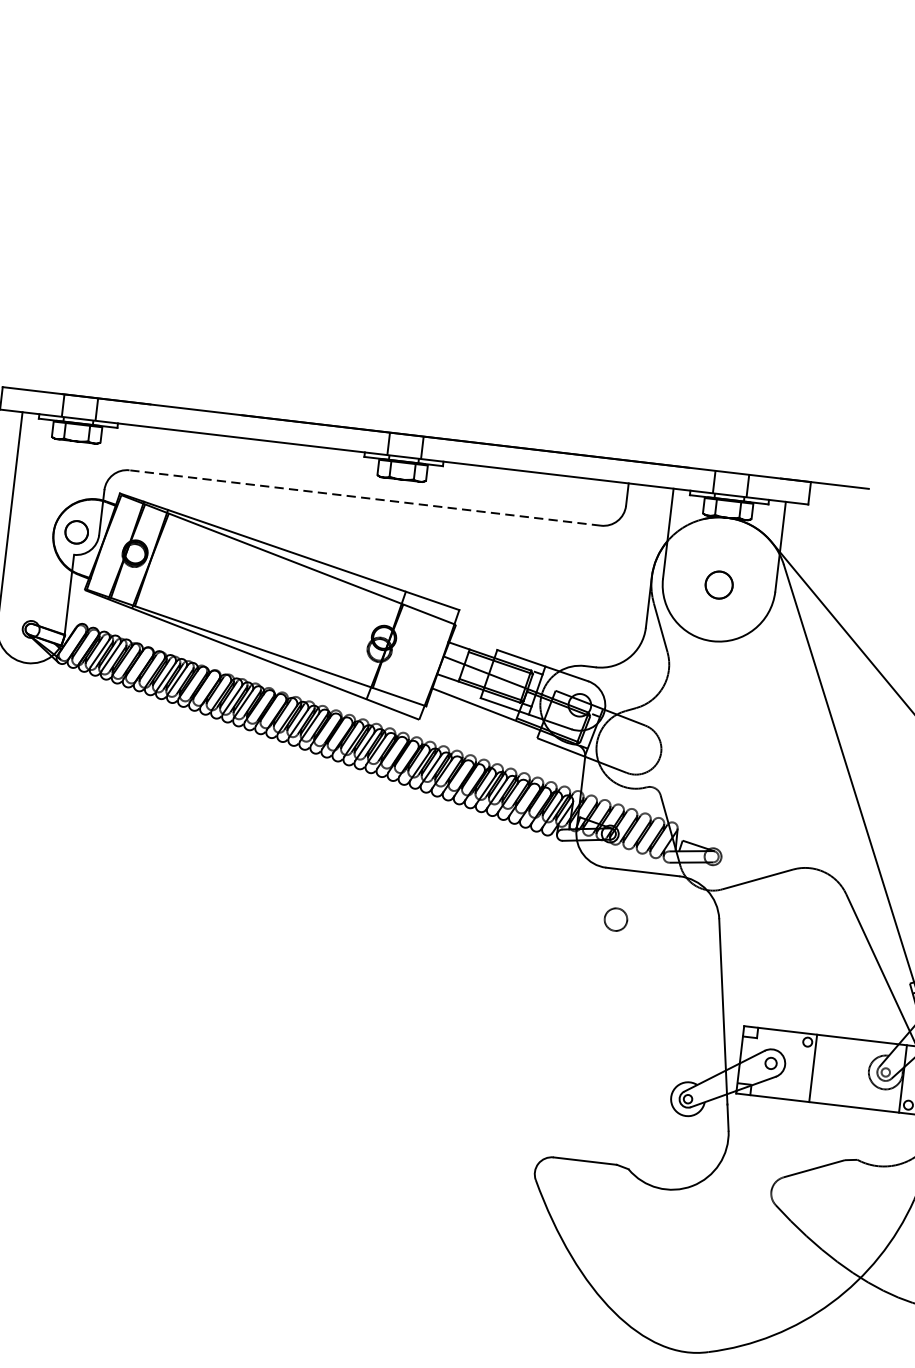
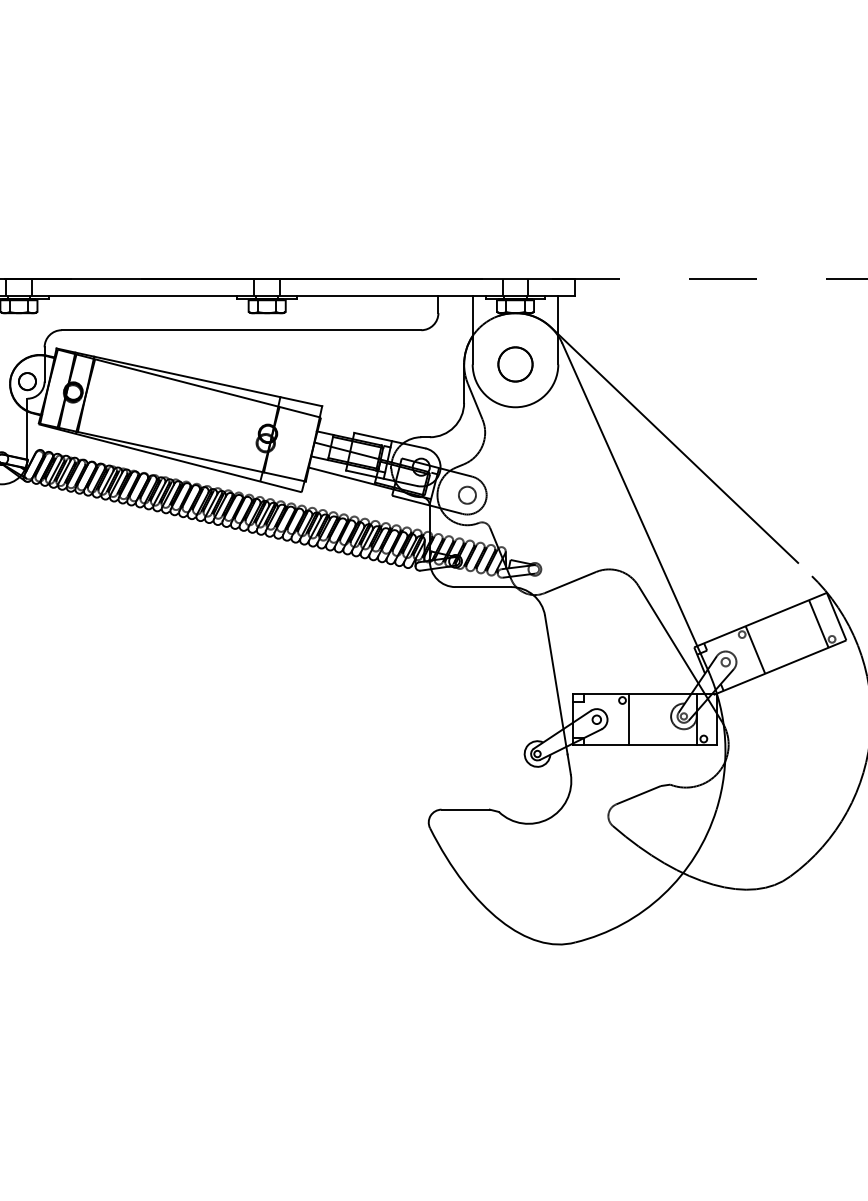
line: (365, 498) -> (241, 330), dashed -> solid
circle: (719, 585) -> (515, 364), size x1.67
circle: (616, 918) -> (467, 494), moved

